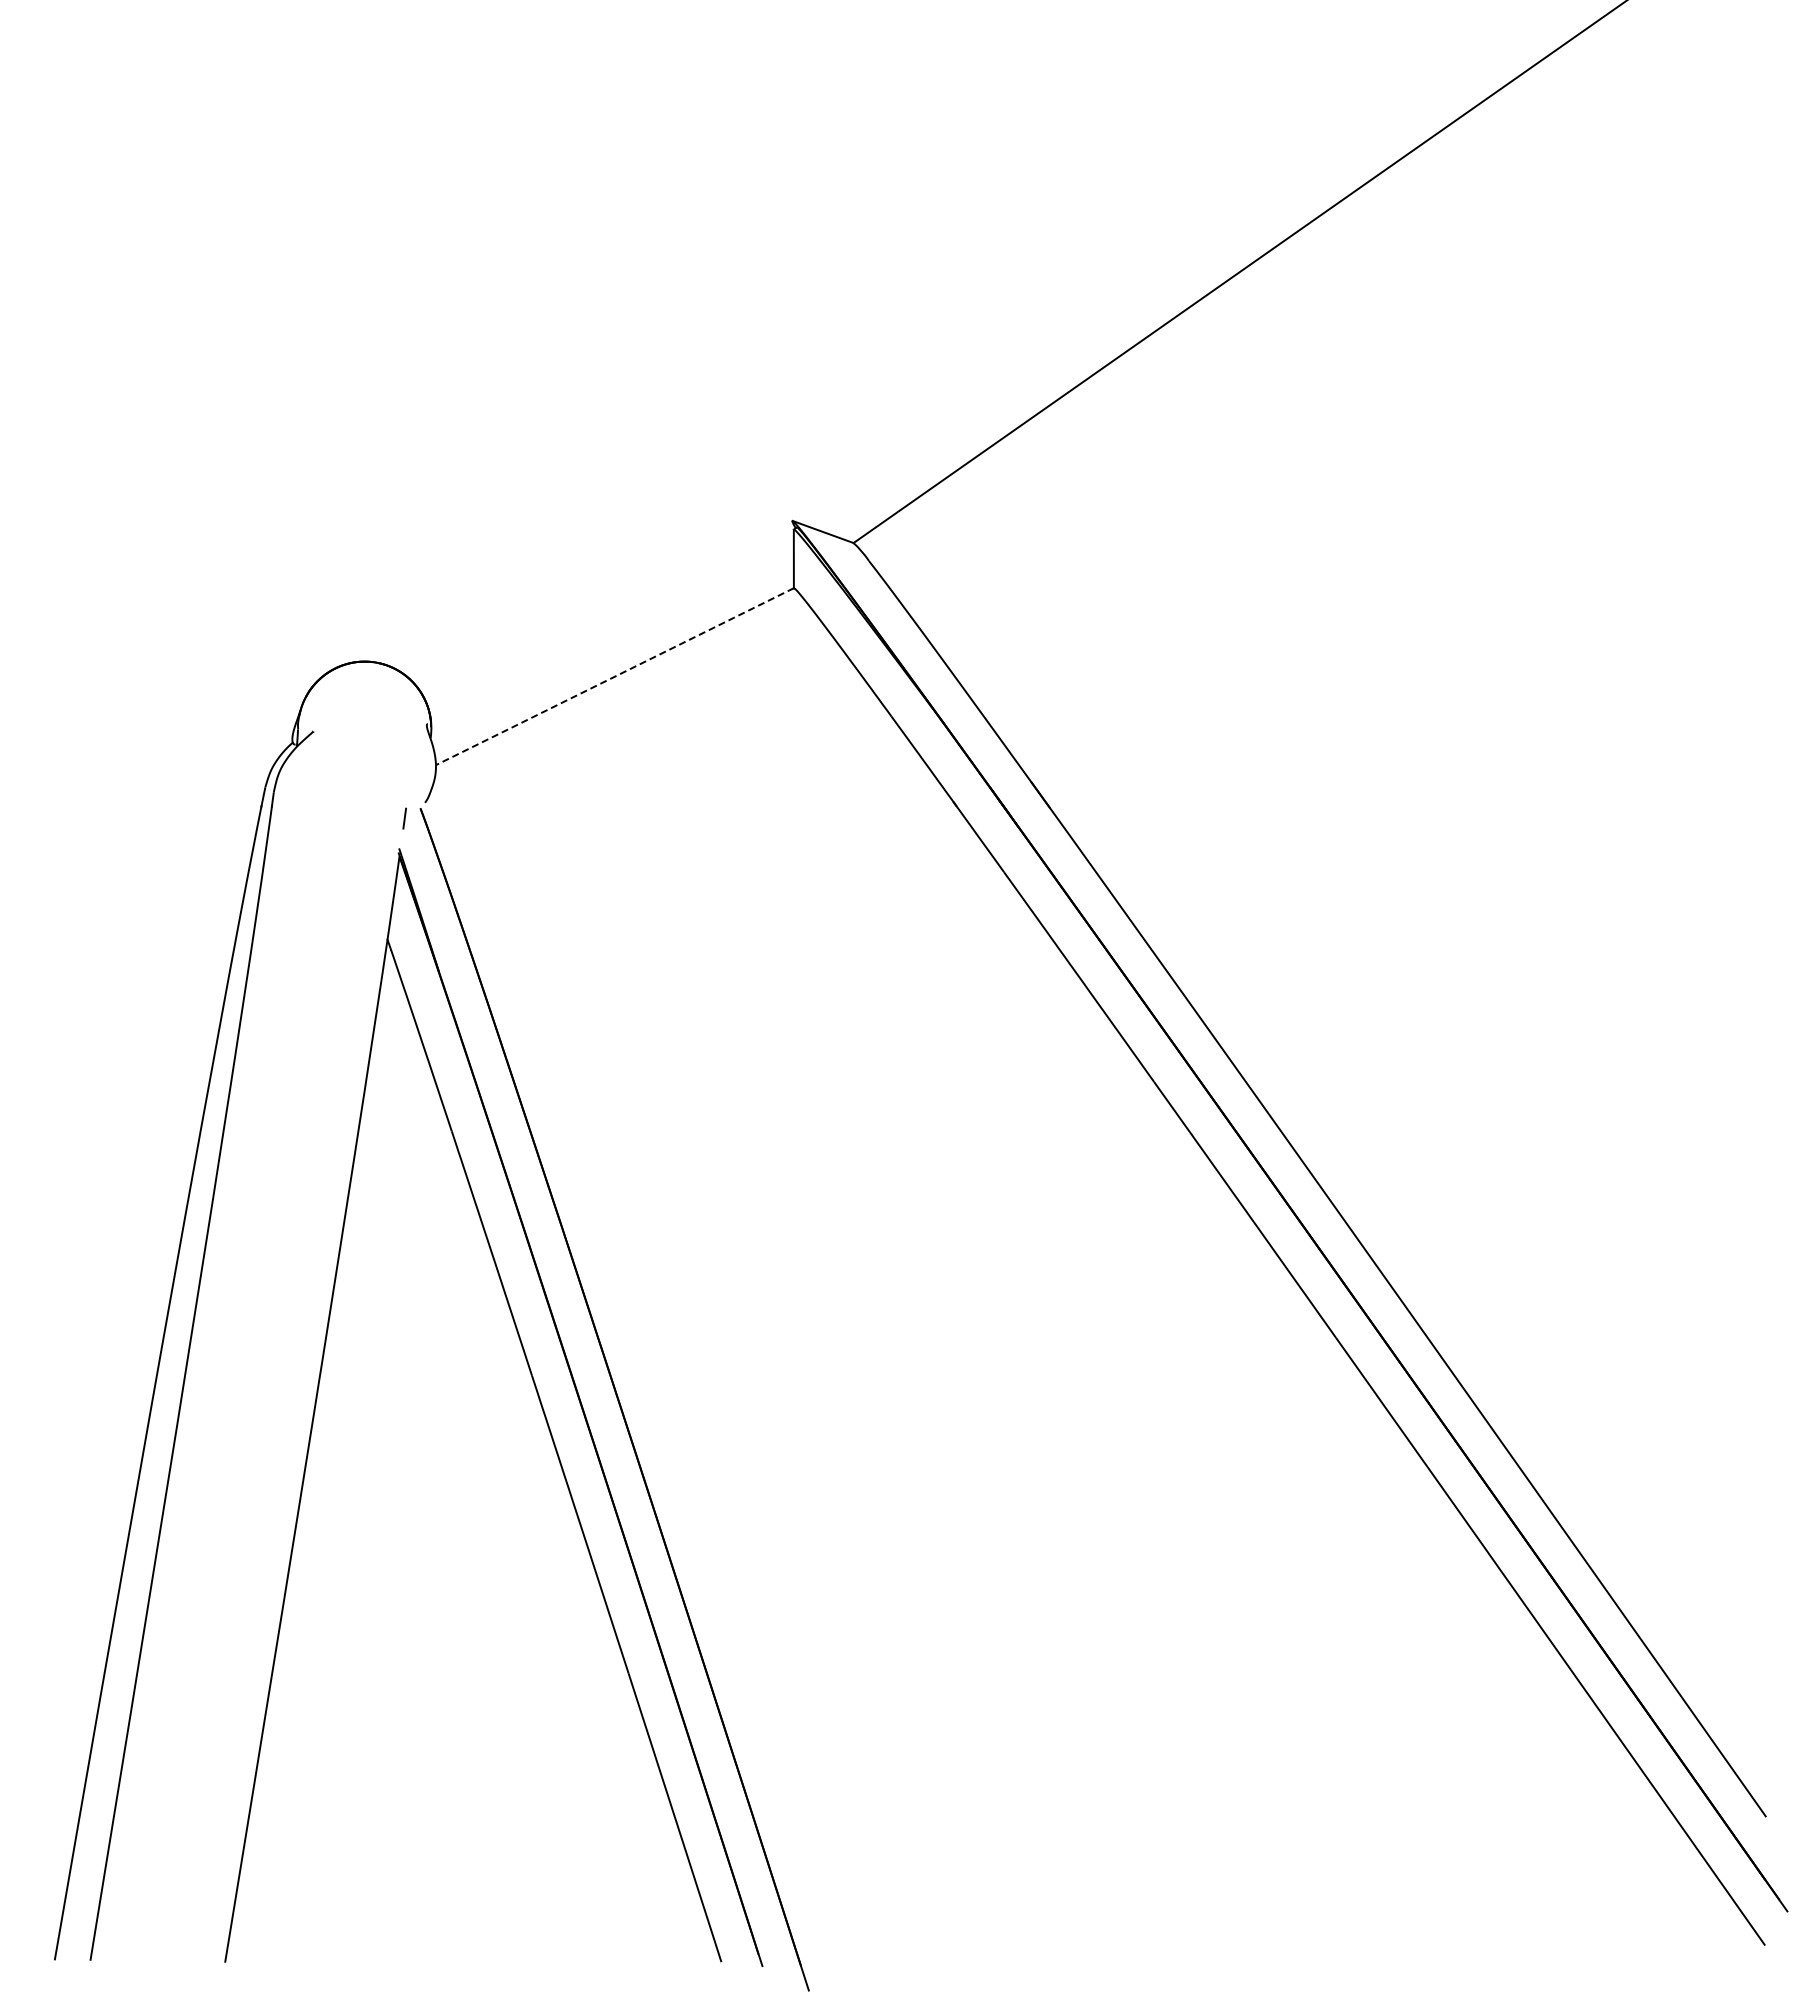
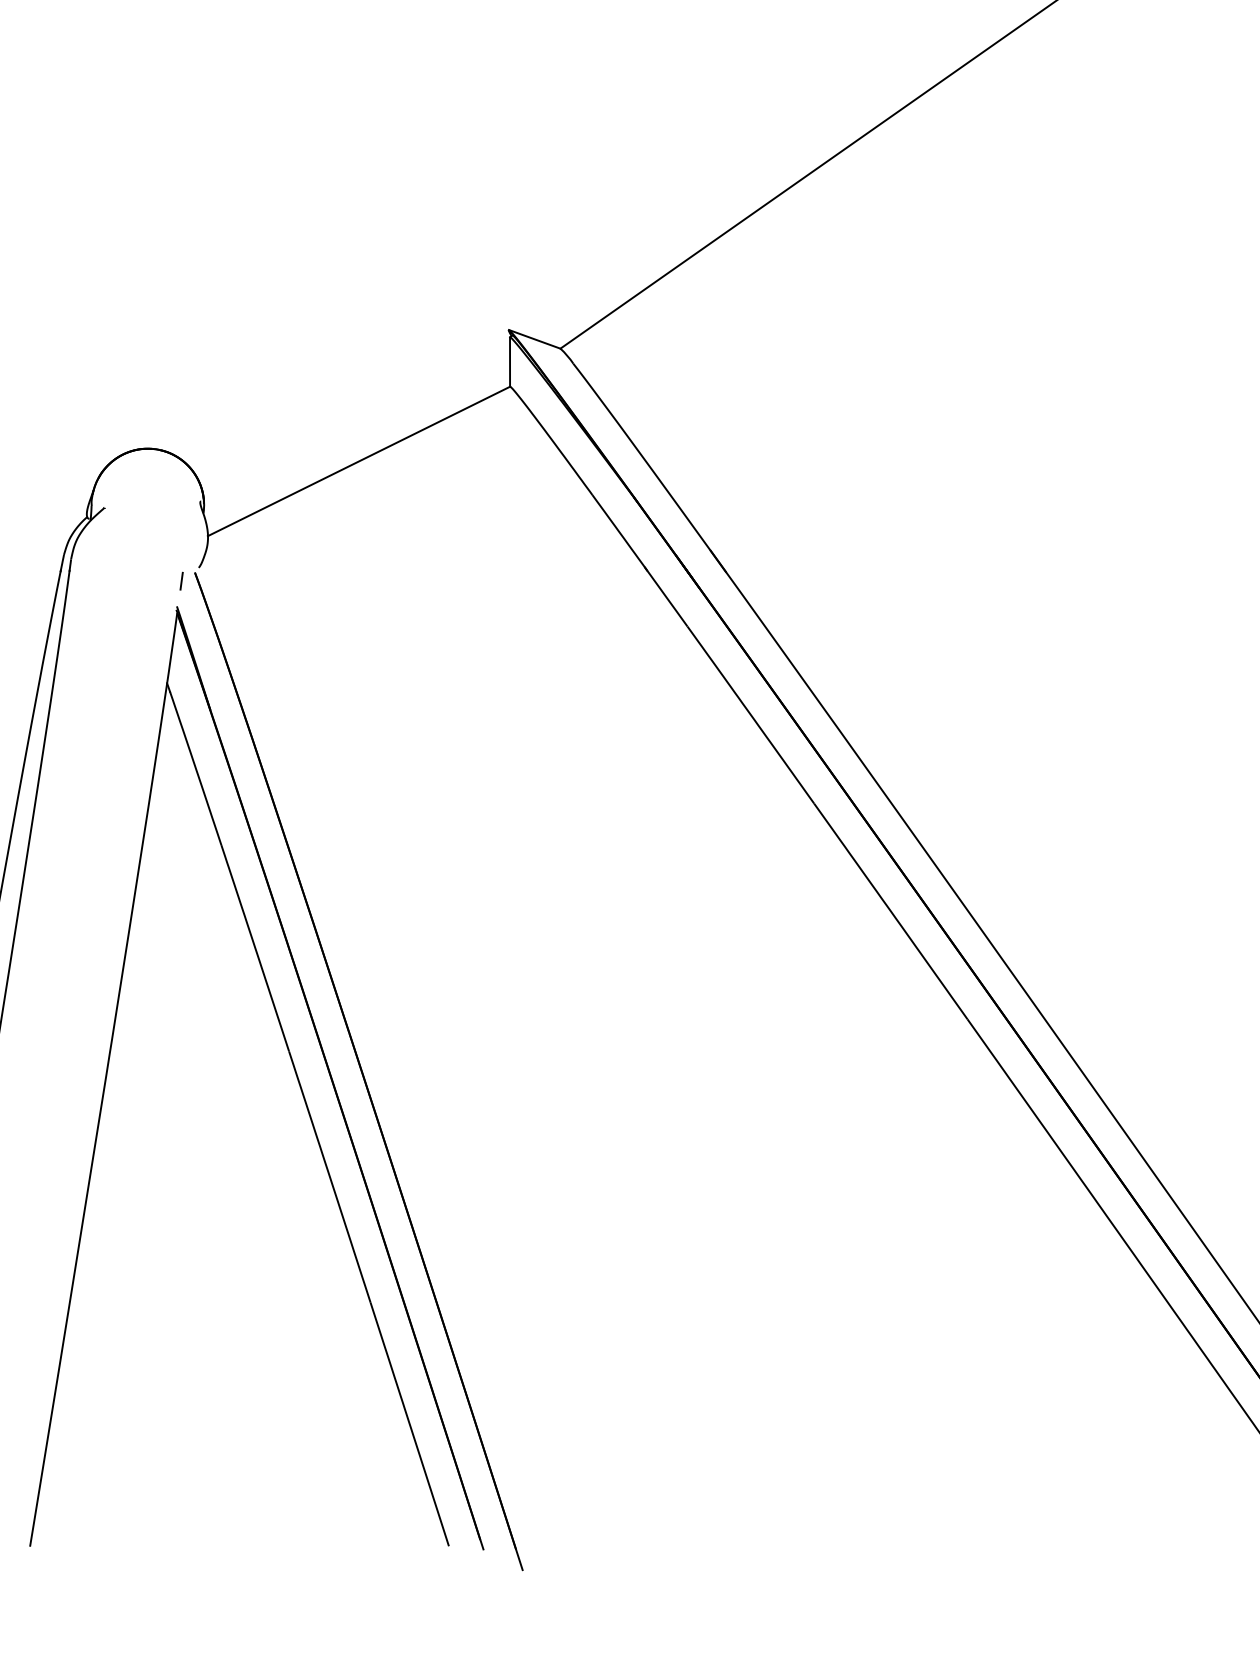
line: (614, 676) -> (358, 461), dashed -> solid

